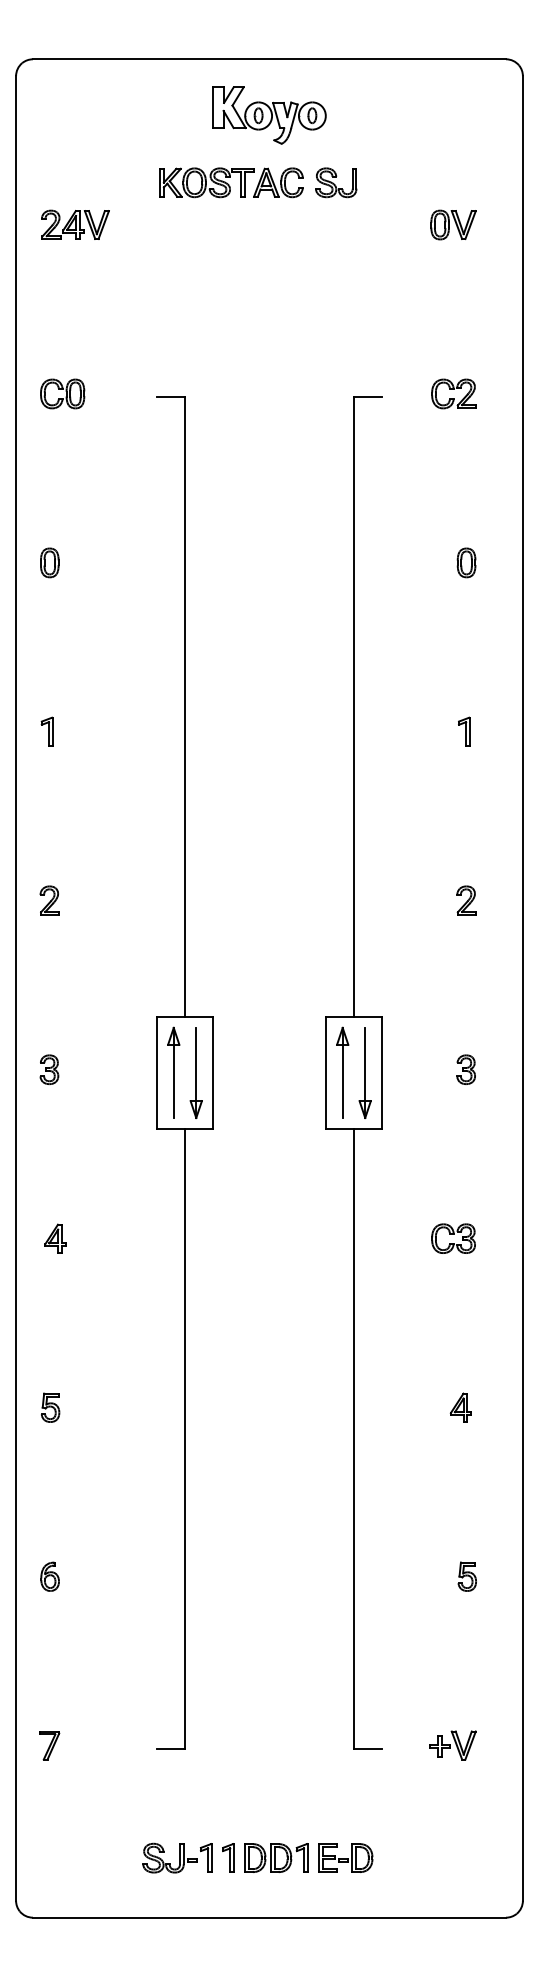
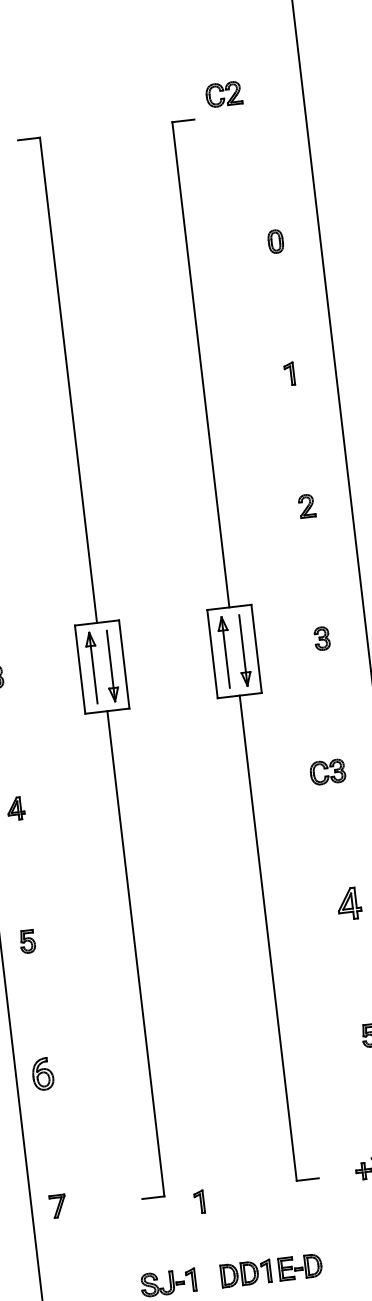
part: (453, 393) -> (223, 94), moved
part: (460, 1407) -> (348, 903), size x1.4
part: (49, 1576) -> (42, 1073), size x1.4
part: (228, 1857) -> (199, 1201), moved

